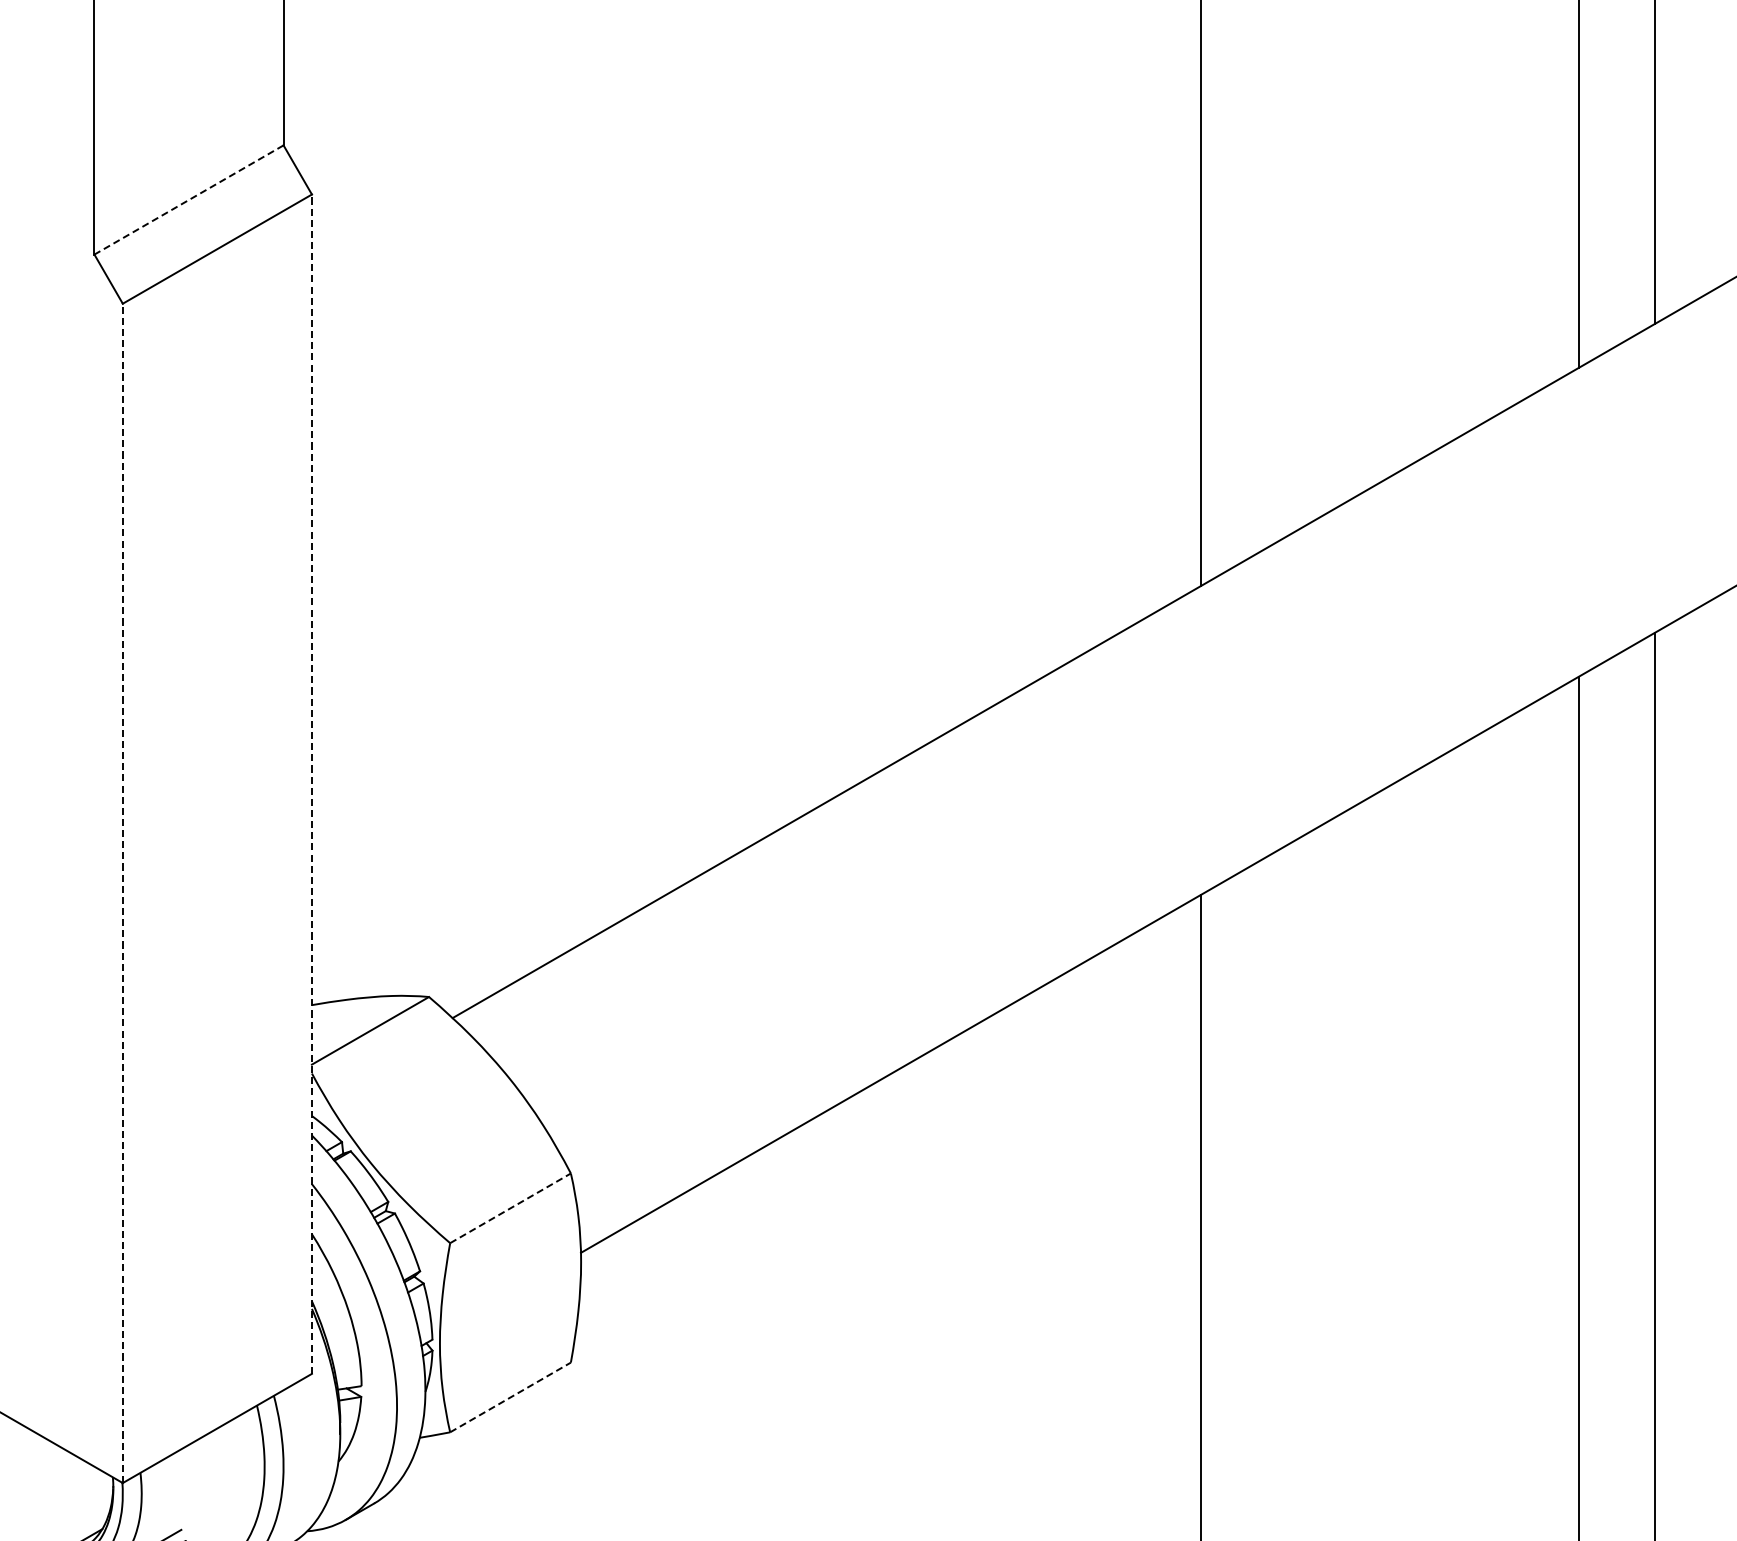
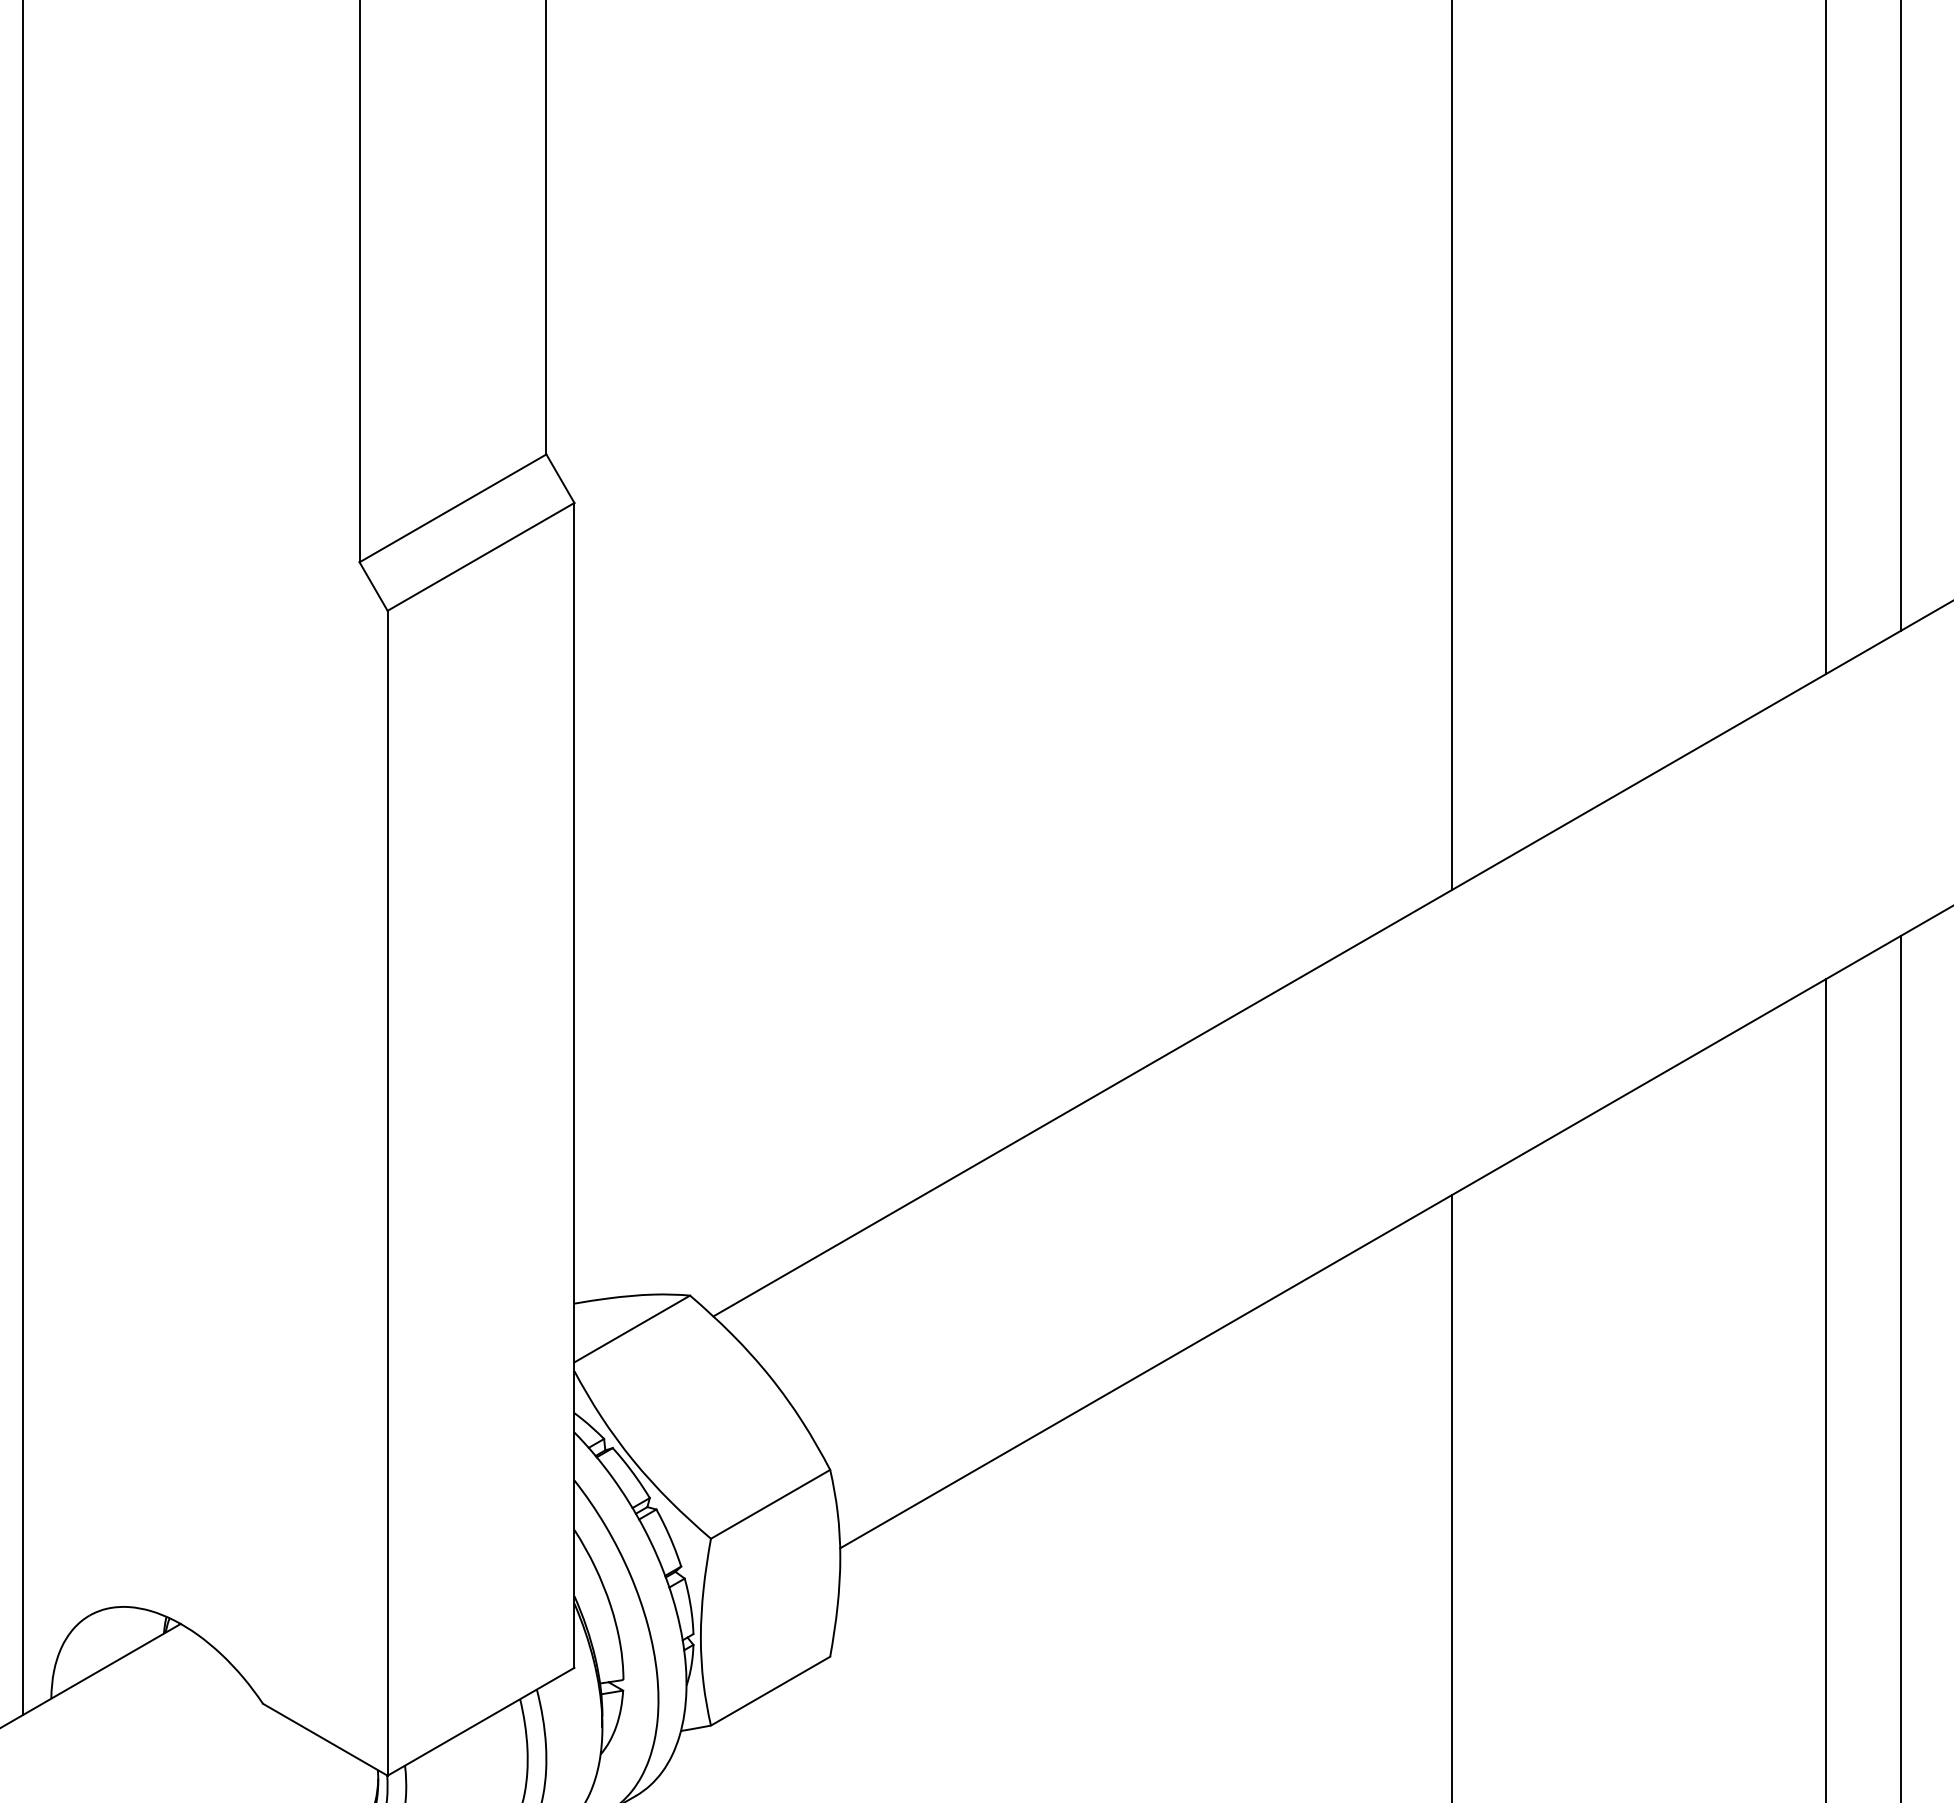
line: (189, 200) -> (453, 508), dashed -> solid
line: (312, 783) -> (574, 1084), dashed -> solid
line: (122, 892) -> (387, 1192), dashed -> solid
line: (510, 1208) -> (770, 1504), dashed -> solid
line: (510, 1397) -> (770, 1691), dashed -> solid

